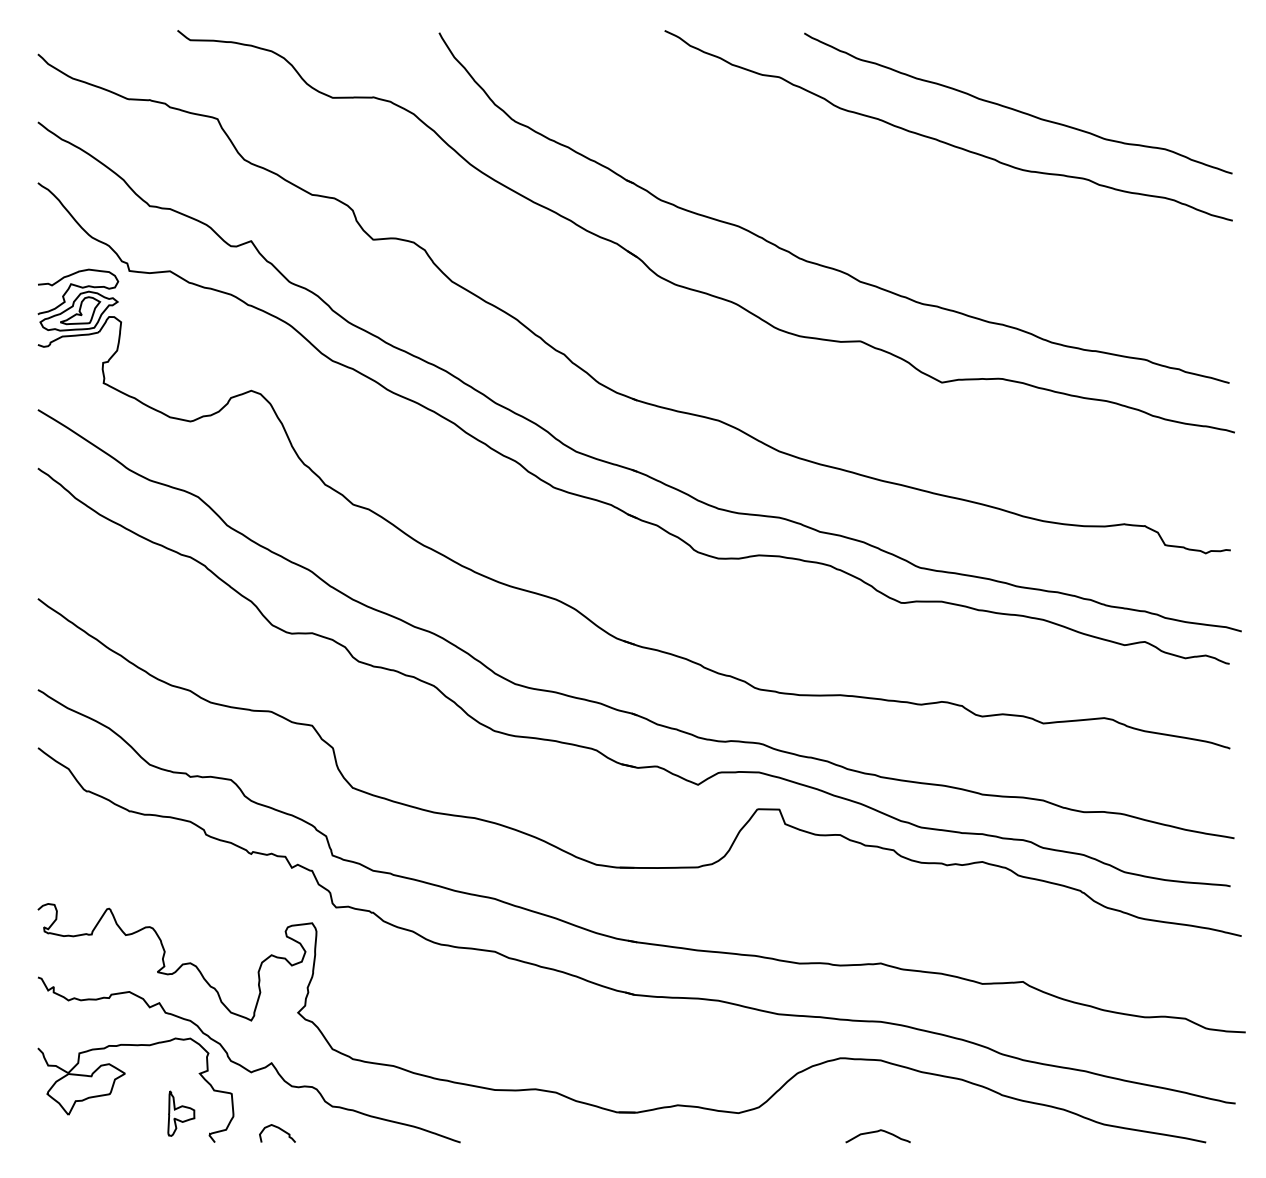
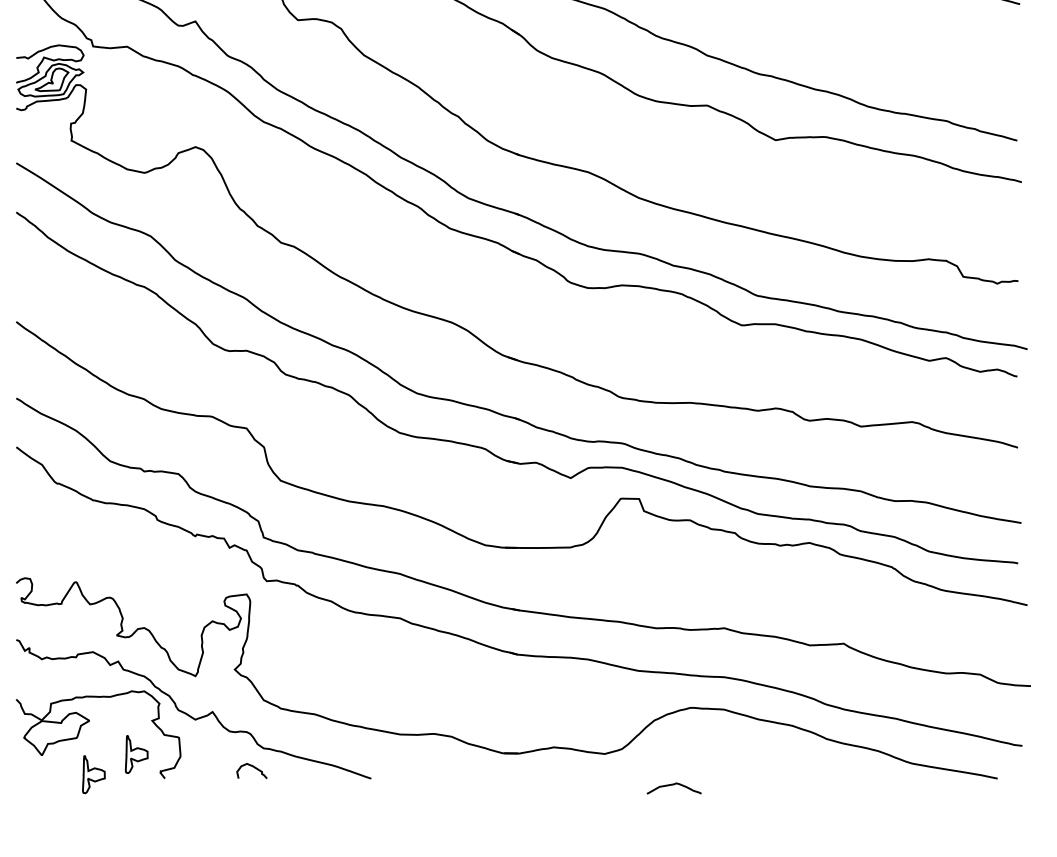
curve: (280, 1130) -> (254, 768), moved
curve: (877, 1132) -> (673, 785), moved
part: (130, 1137) -> (94, 774), added

